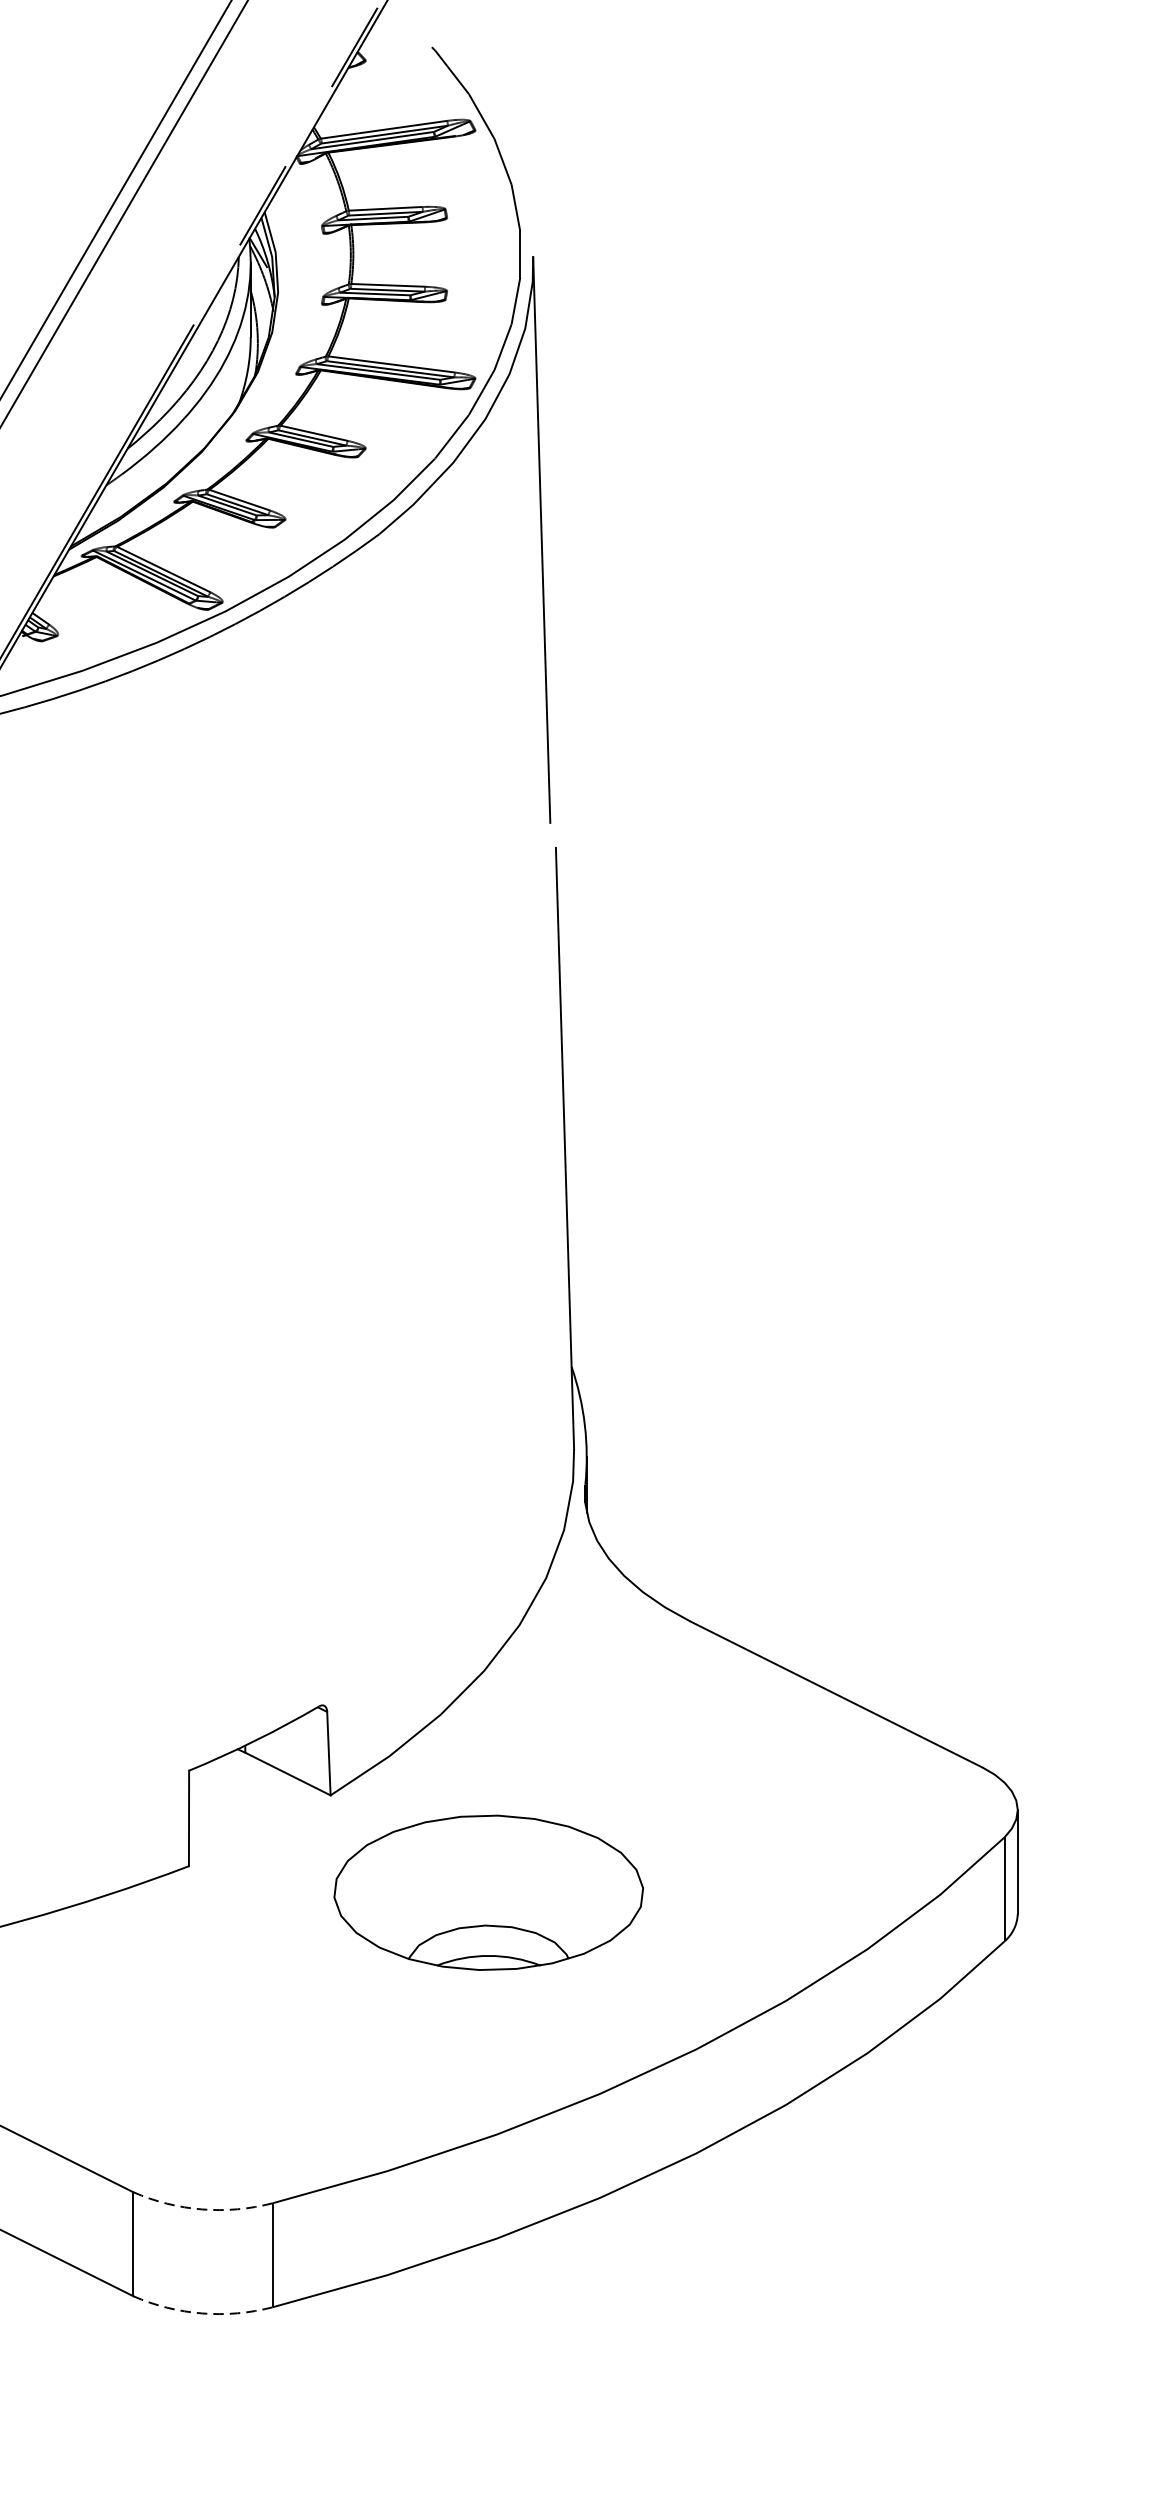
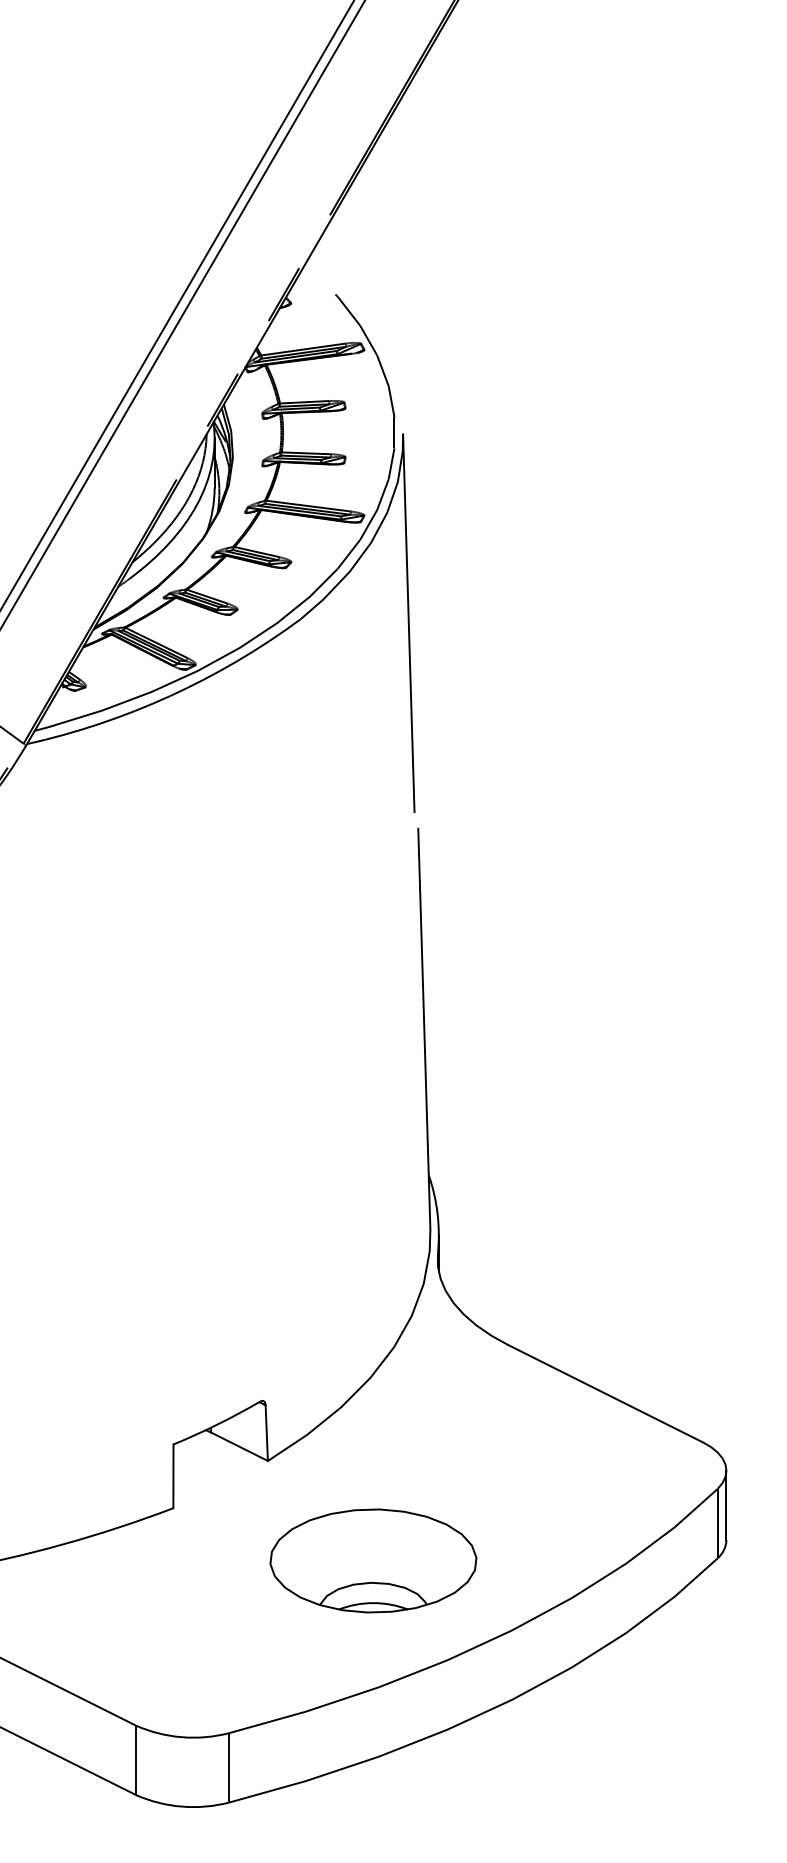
part: (488, 1892) -> (373, 1560), moved
arc: (202, 2209) -> (182, 1737), dashed -> solid
arc: (202, 2313) -> (182, 1806), dashed -> solid

